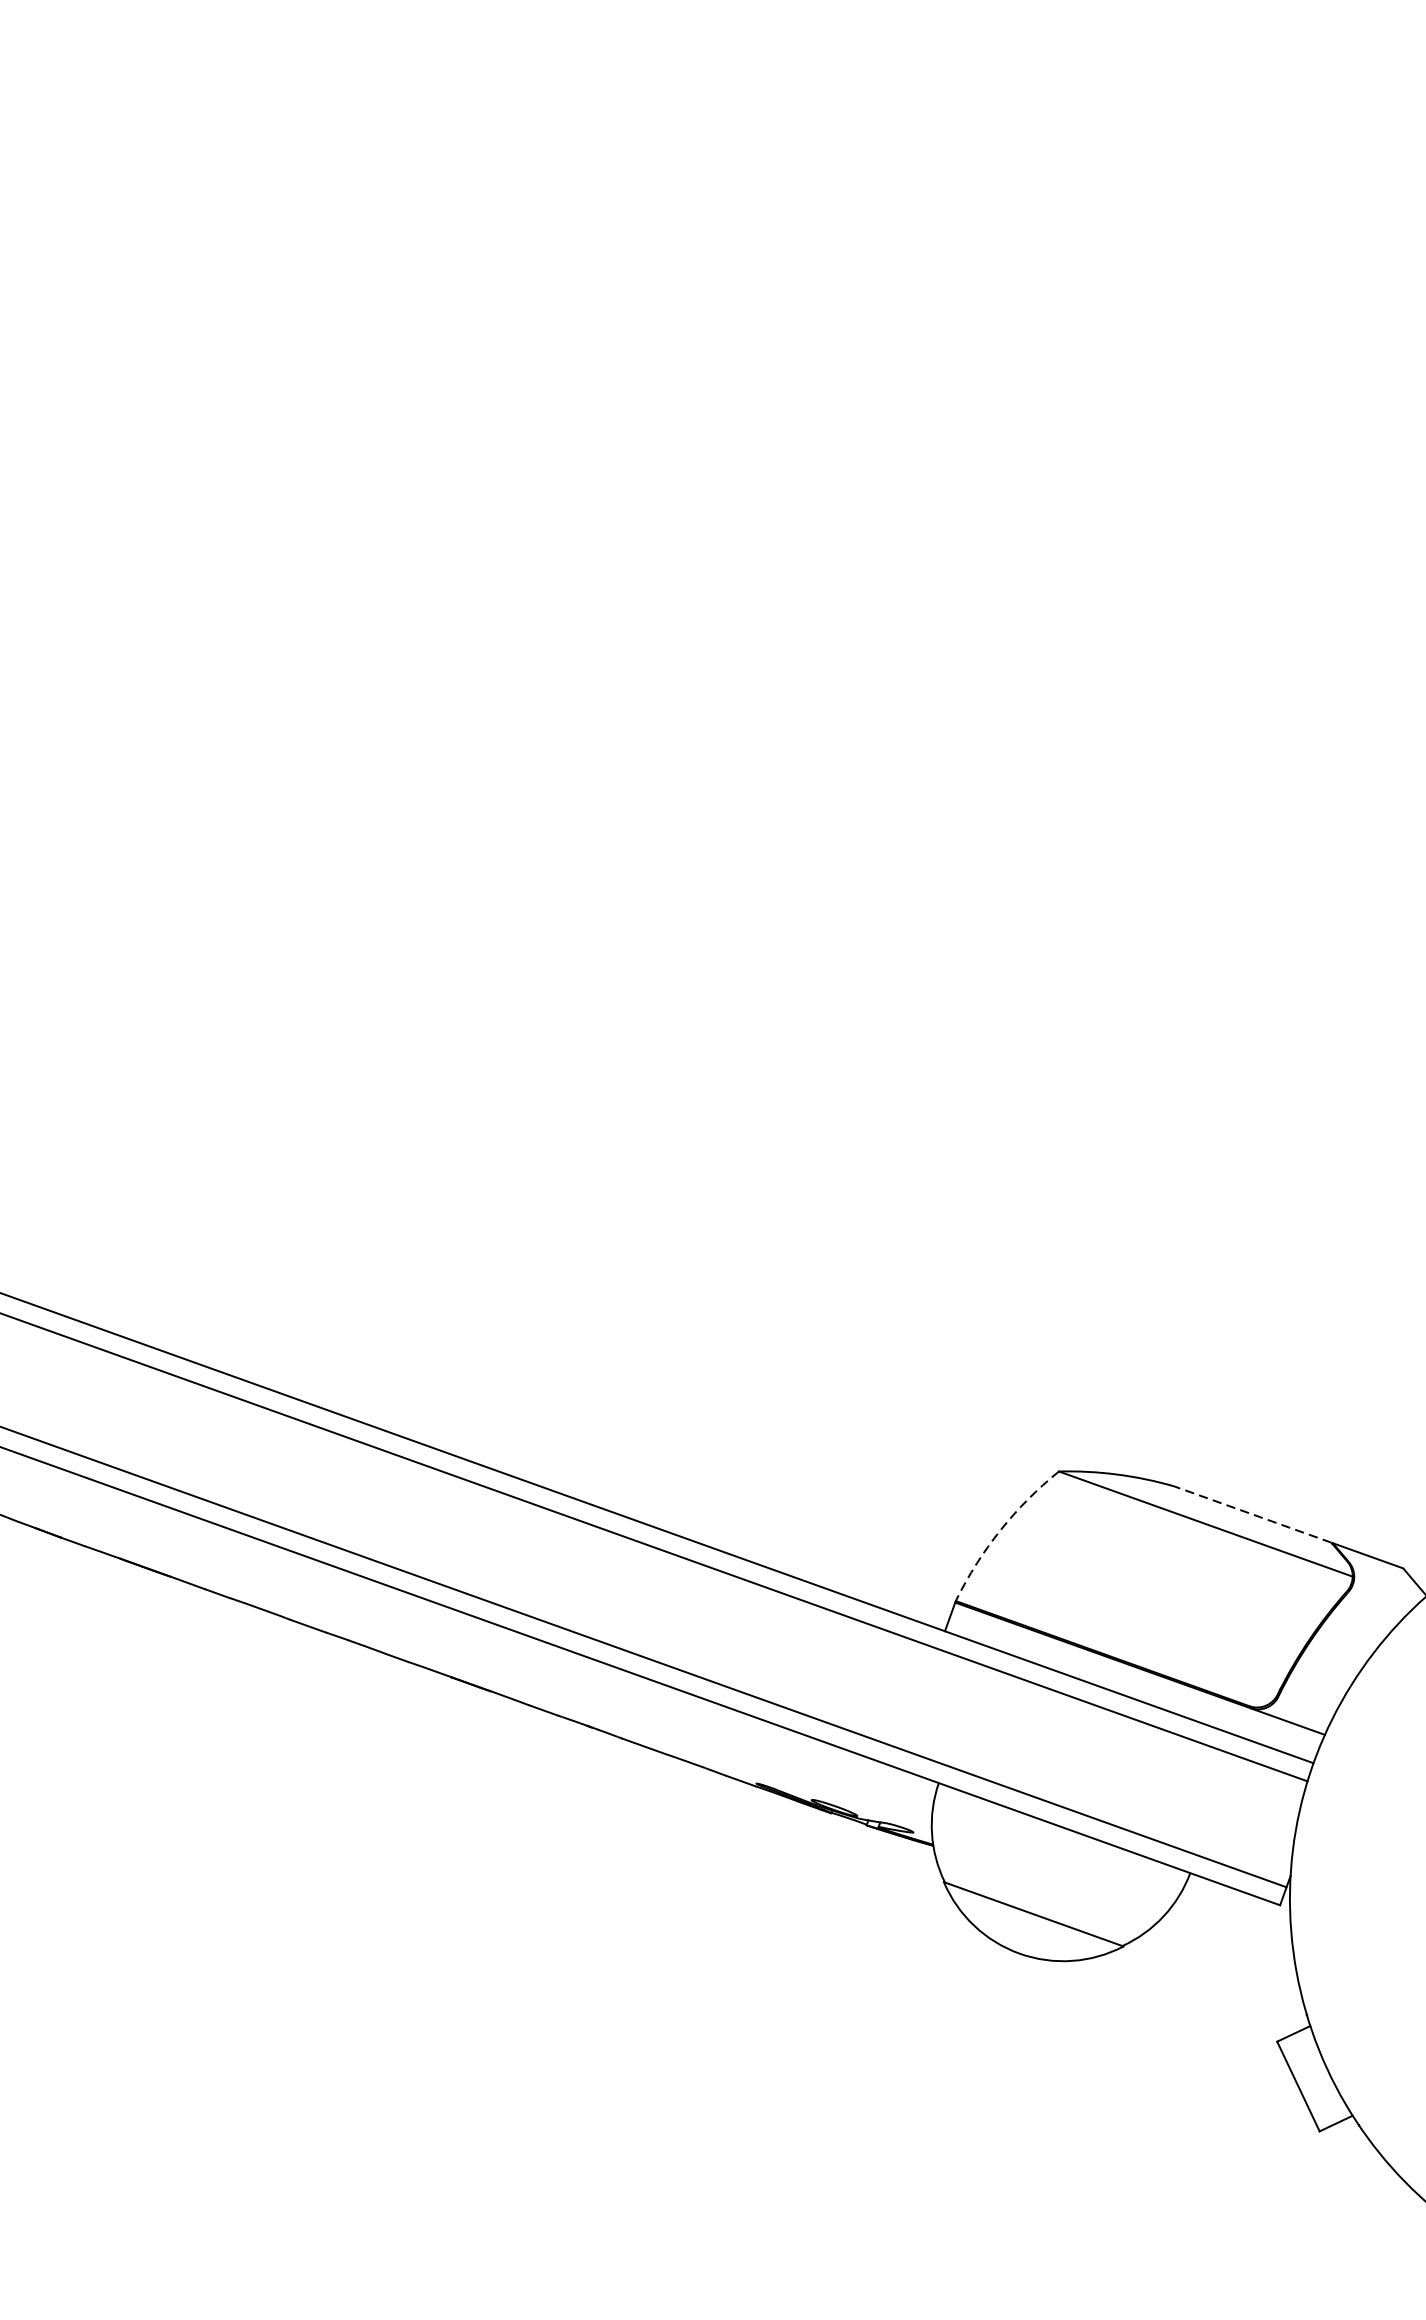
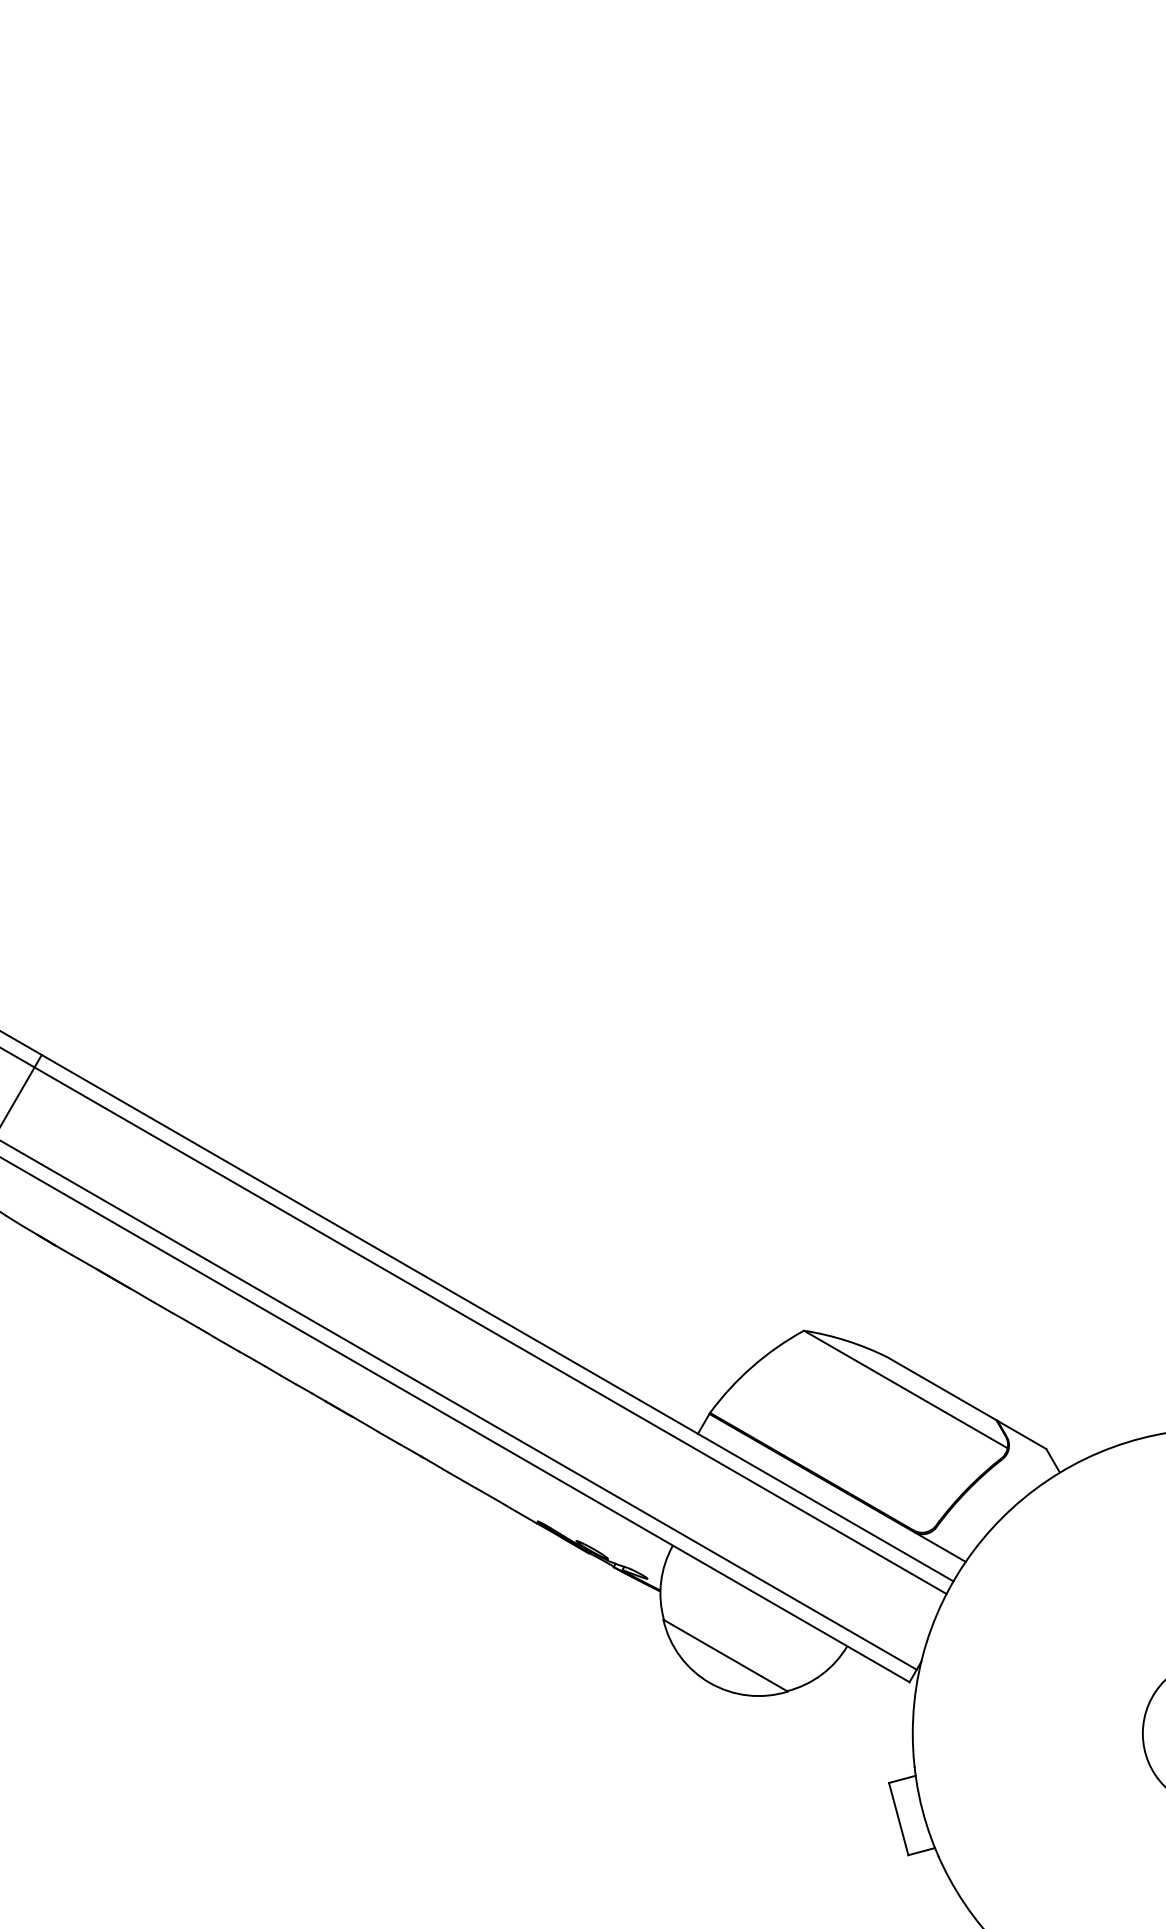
line: (1252, 1514) -> (941, 1388), dashed -> solid
arc: (1000, 1530) -> (752, 1366), dashed -> solid

